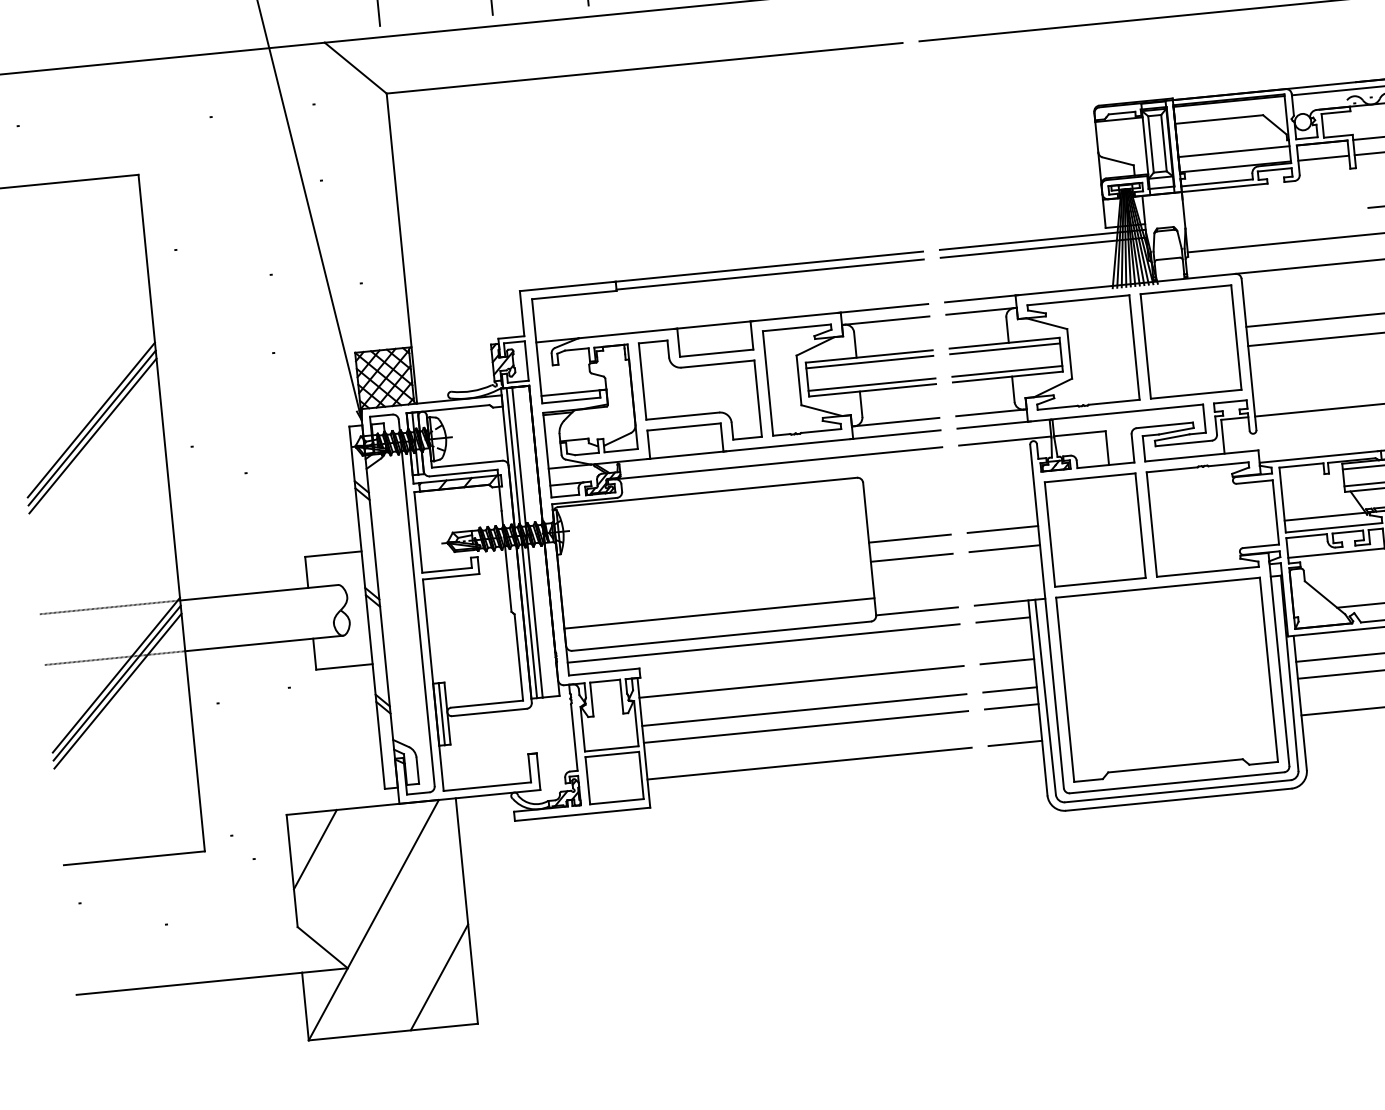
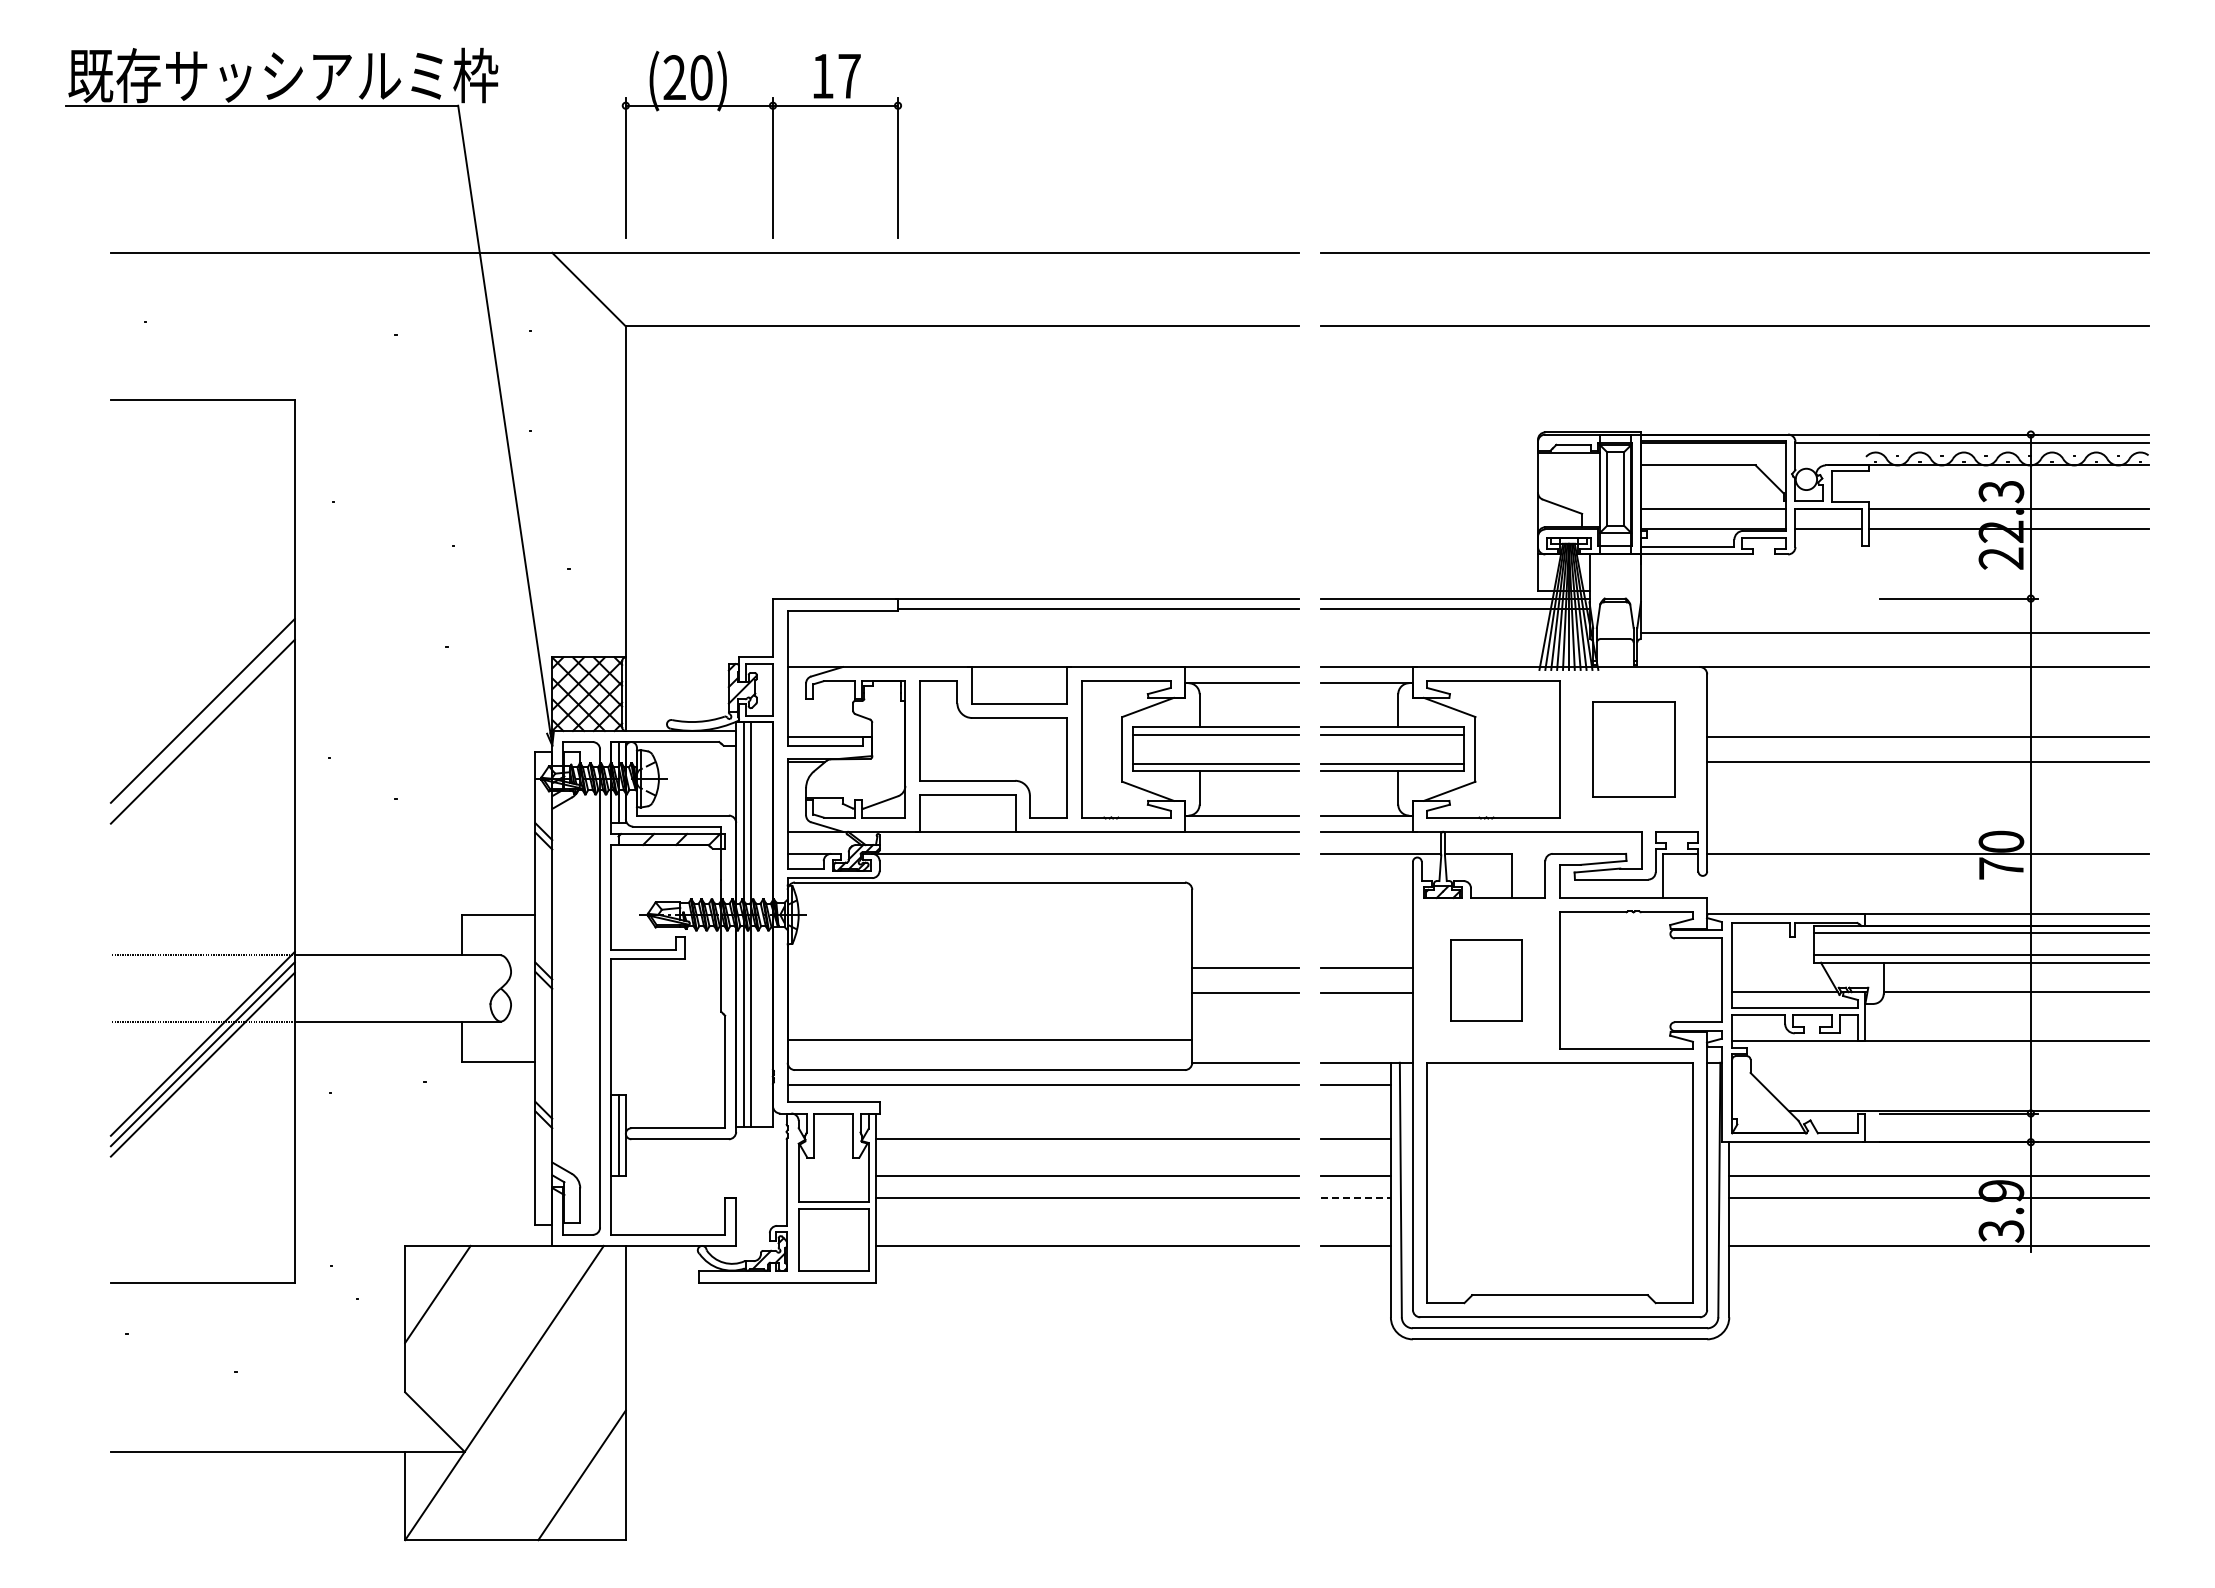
part: (1190, 342) -> (1633, 749), size x0.7
line: (91, 428) -> (202, 721), removed
part: (1094, 530) -> (1485, 980), size x0.6
line: (1011, 707) -> (1355, 1198), solid -> dashed

